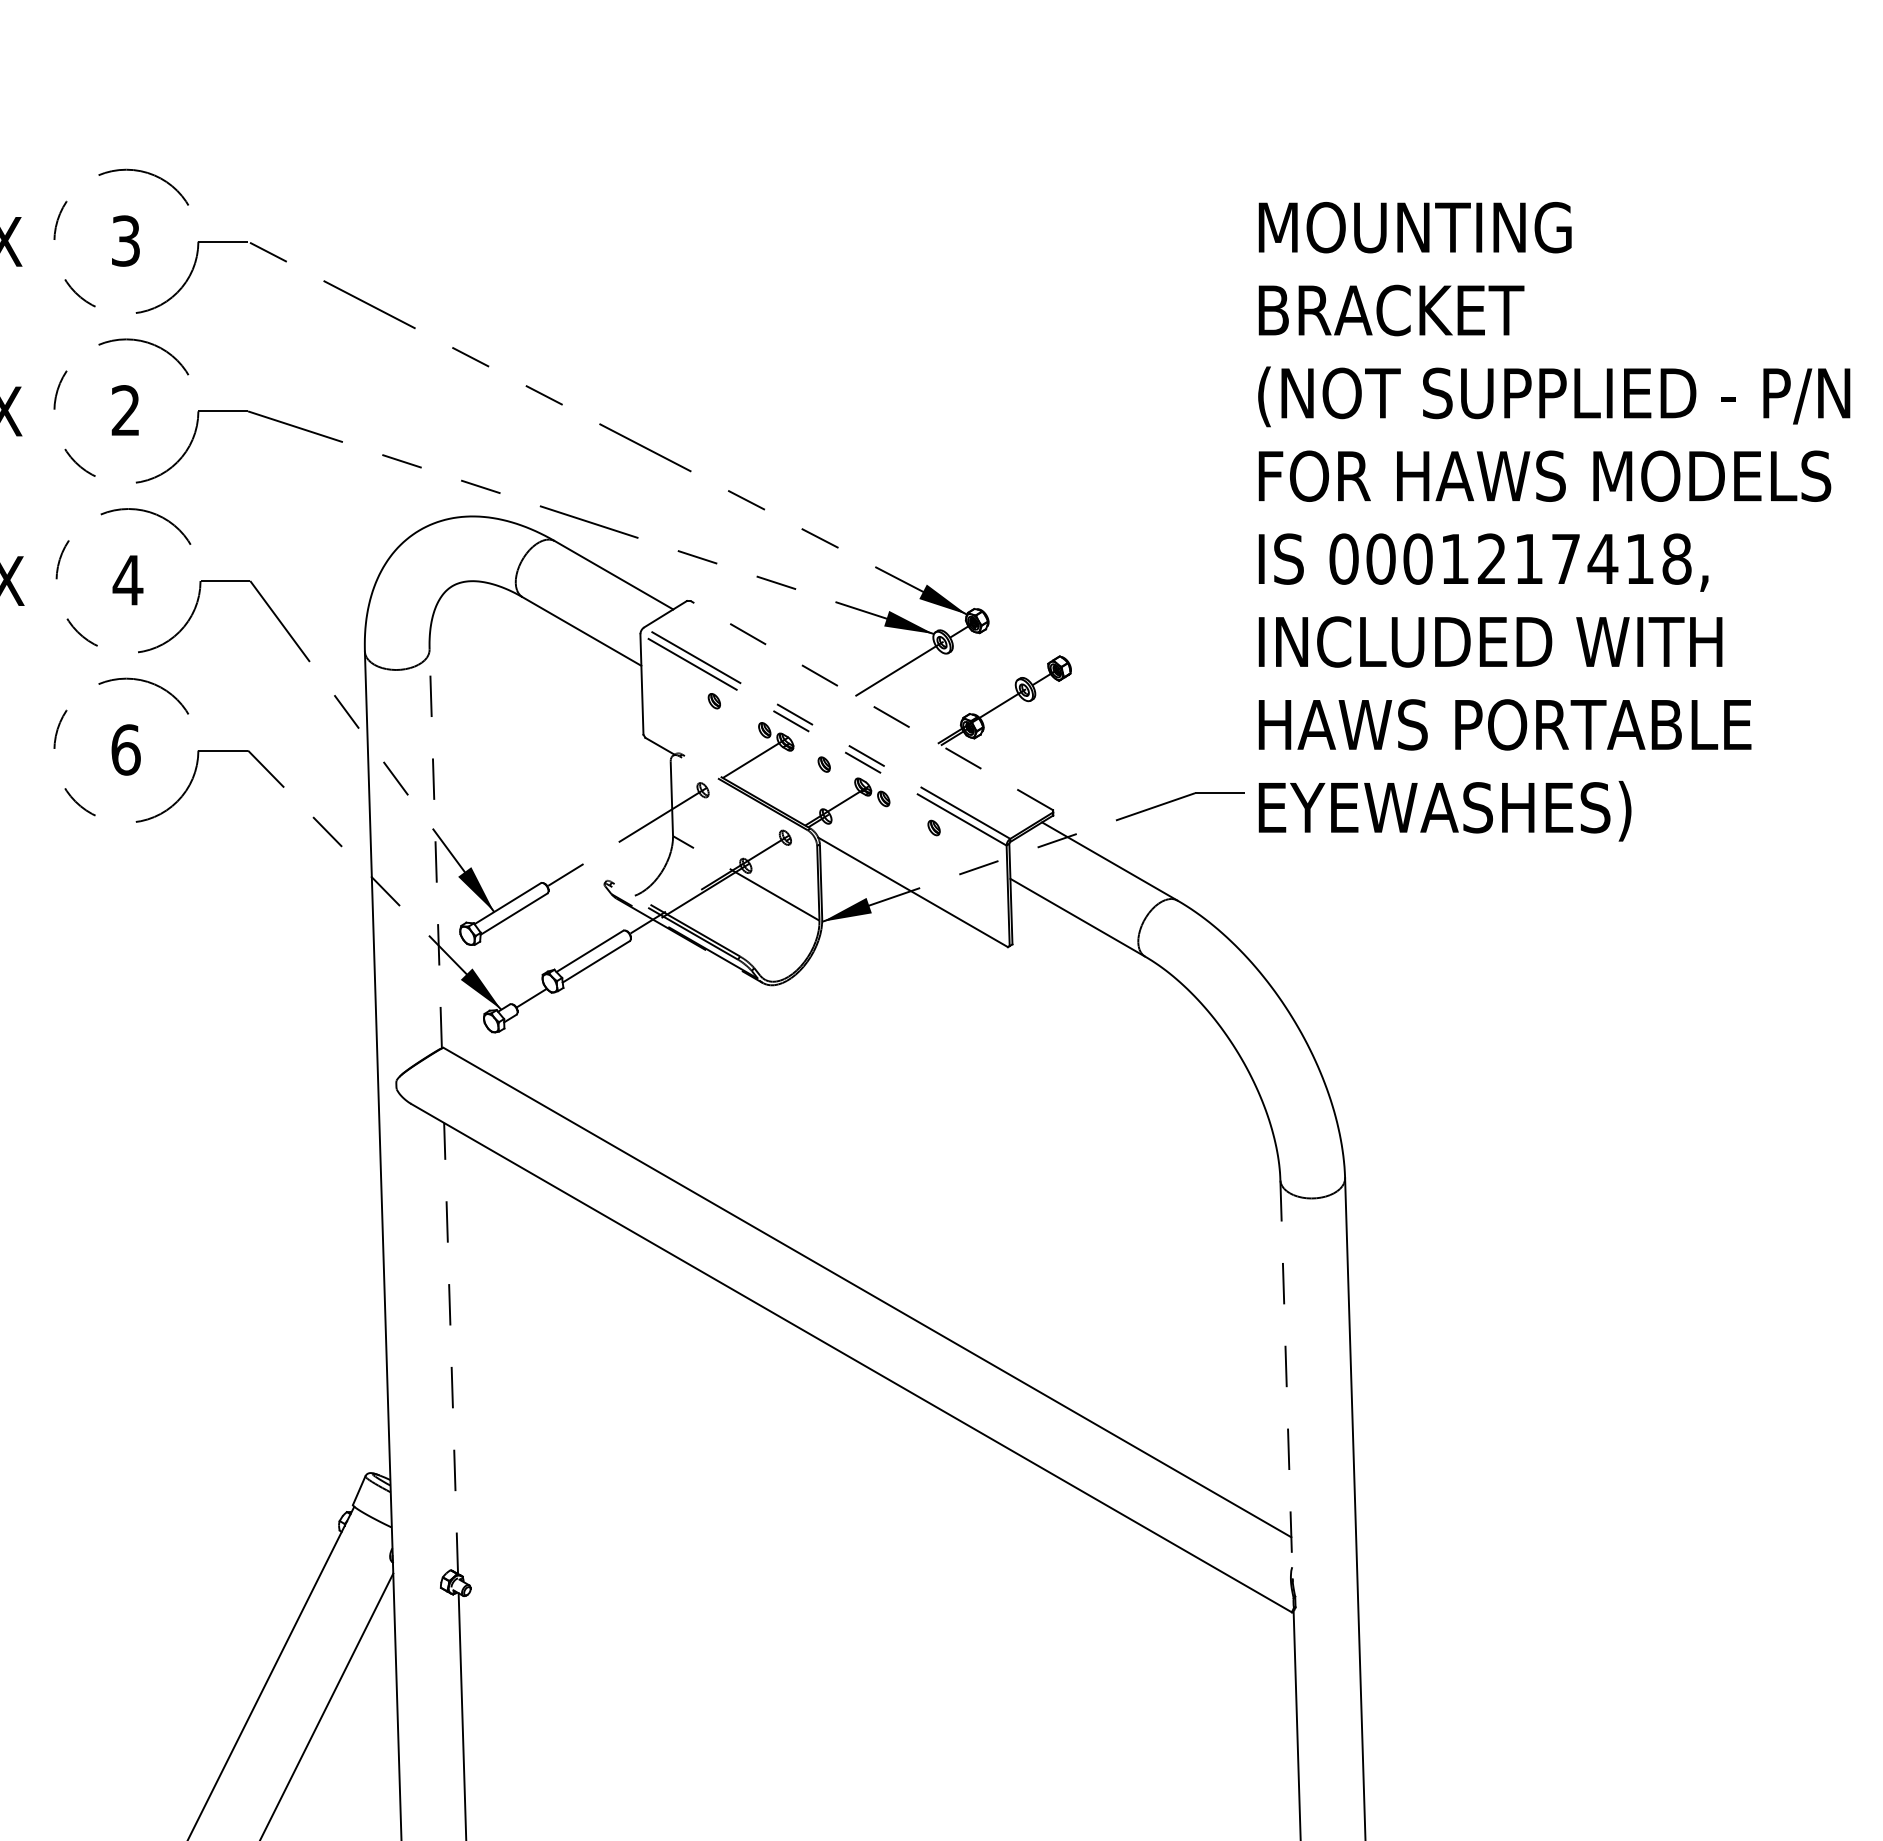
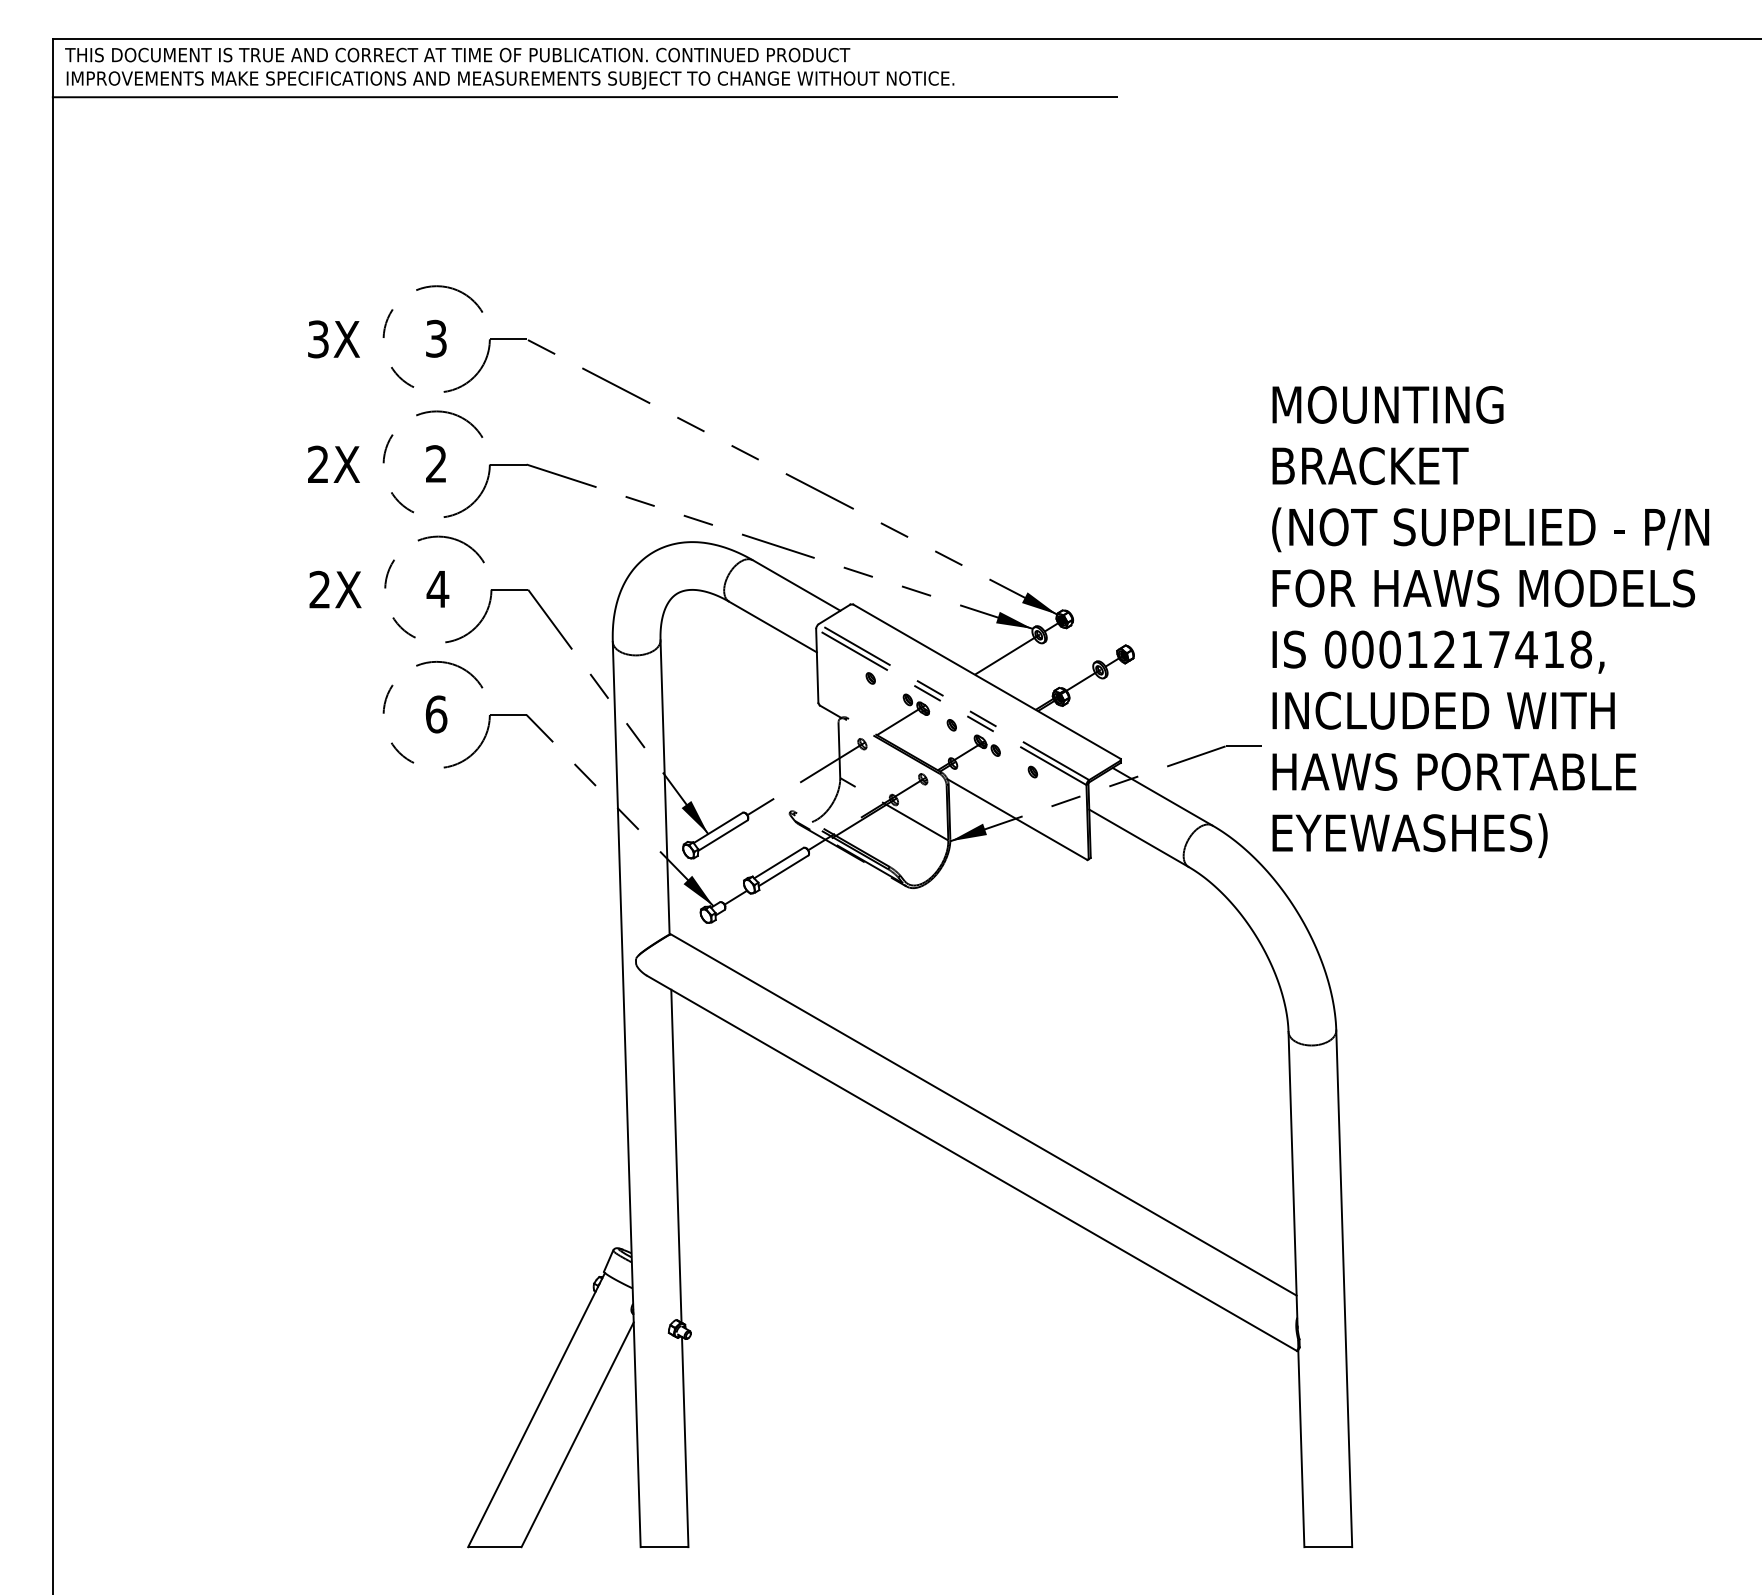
text: (1554, 522) -> (1490, 622), moved
line: (871, 705) -> (986, 681), dashed -> solid
line: (436, 848) -> (665, 787), dashed -> solid
line: (451, 1348) -> (676, 1156), dashed -> solid
line: (1287, 1379) -> (1293, 1179), dashed -> solid

